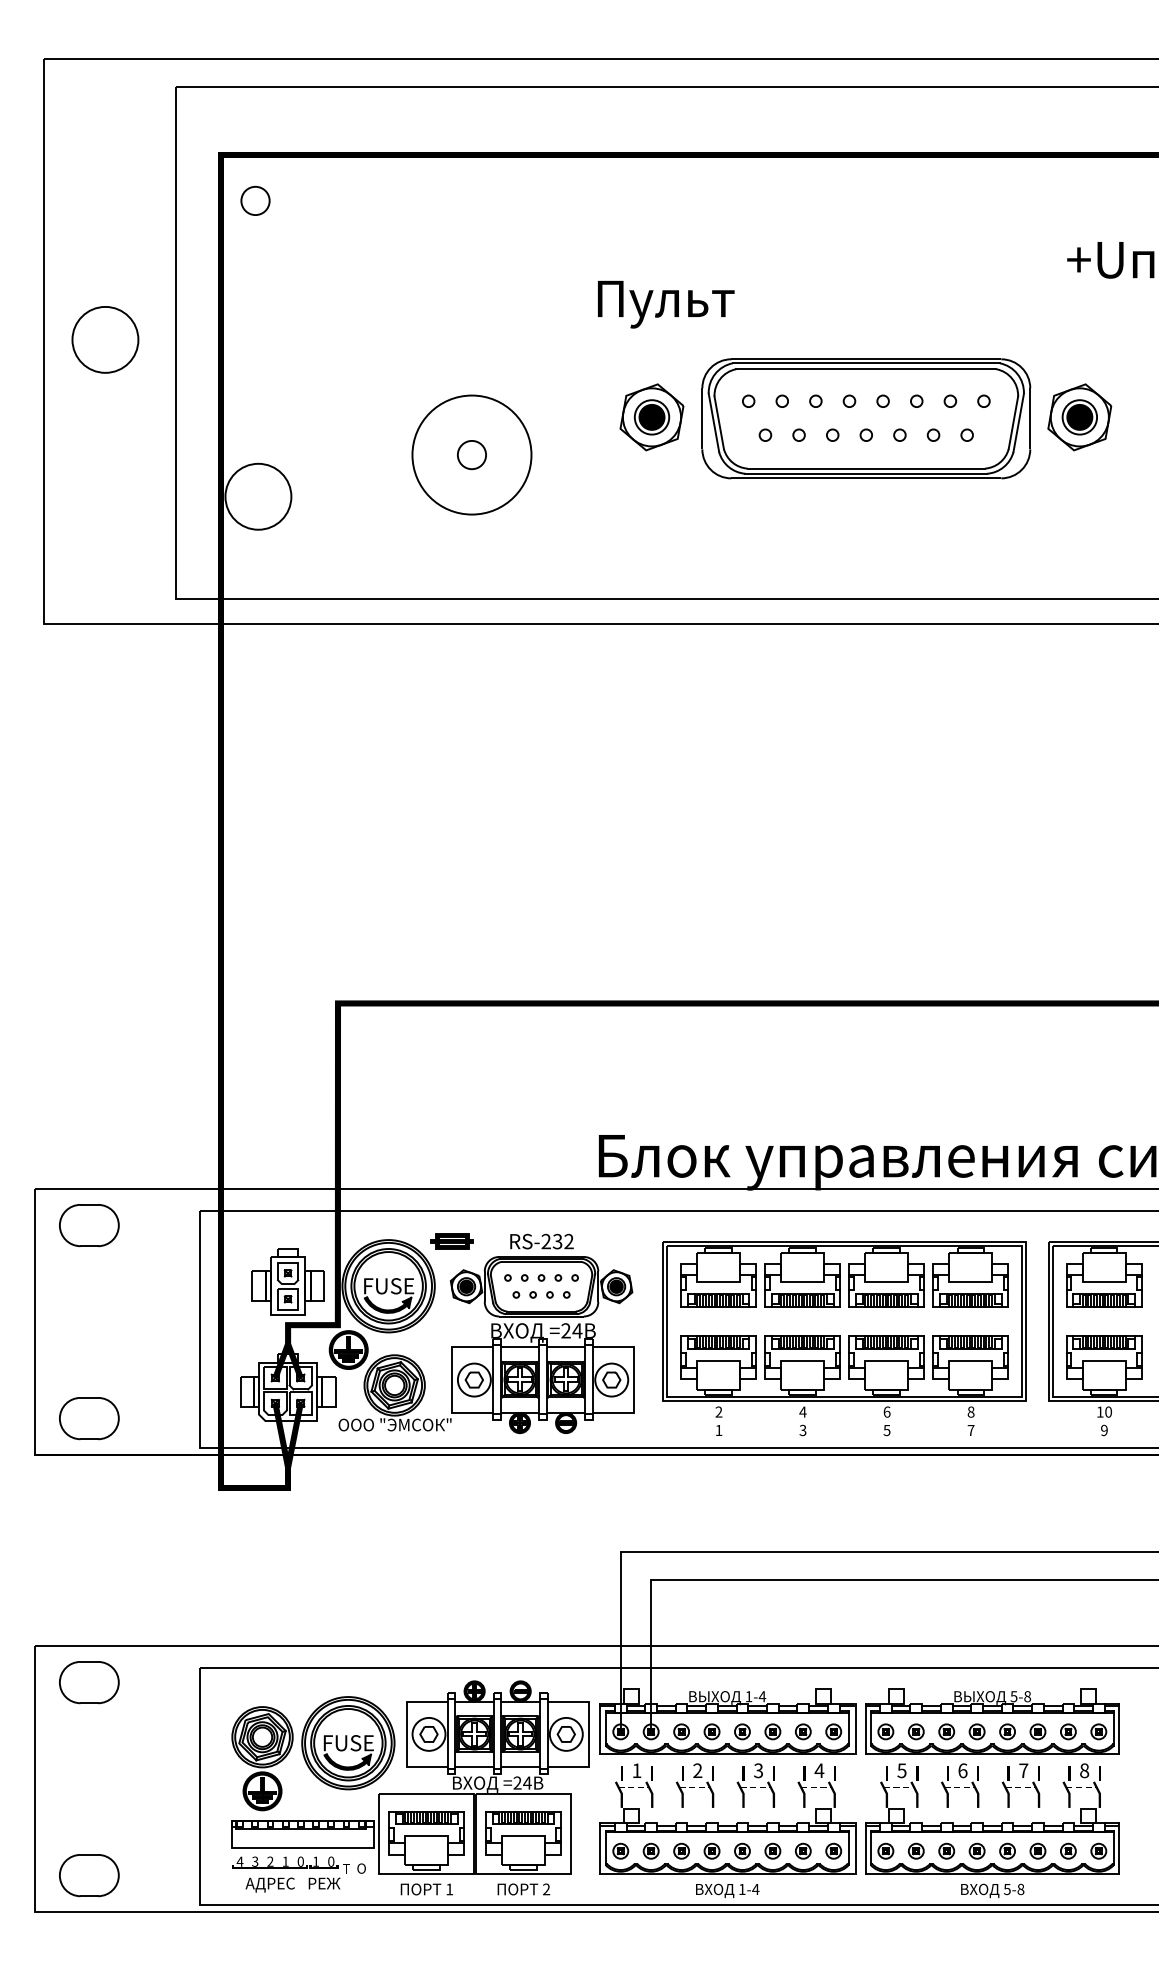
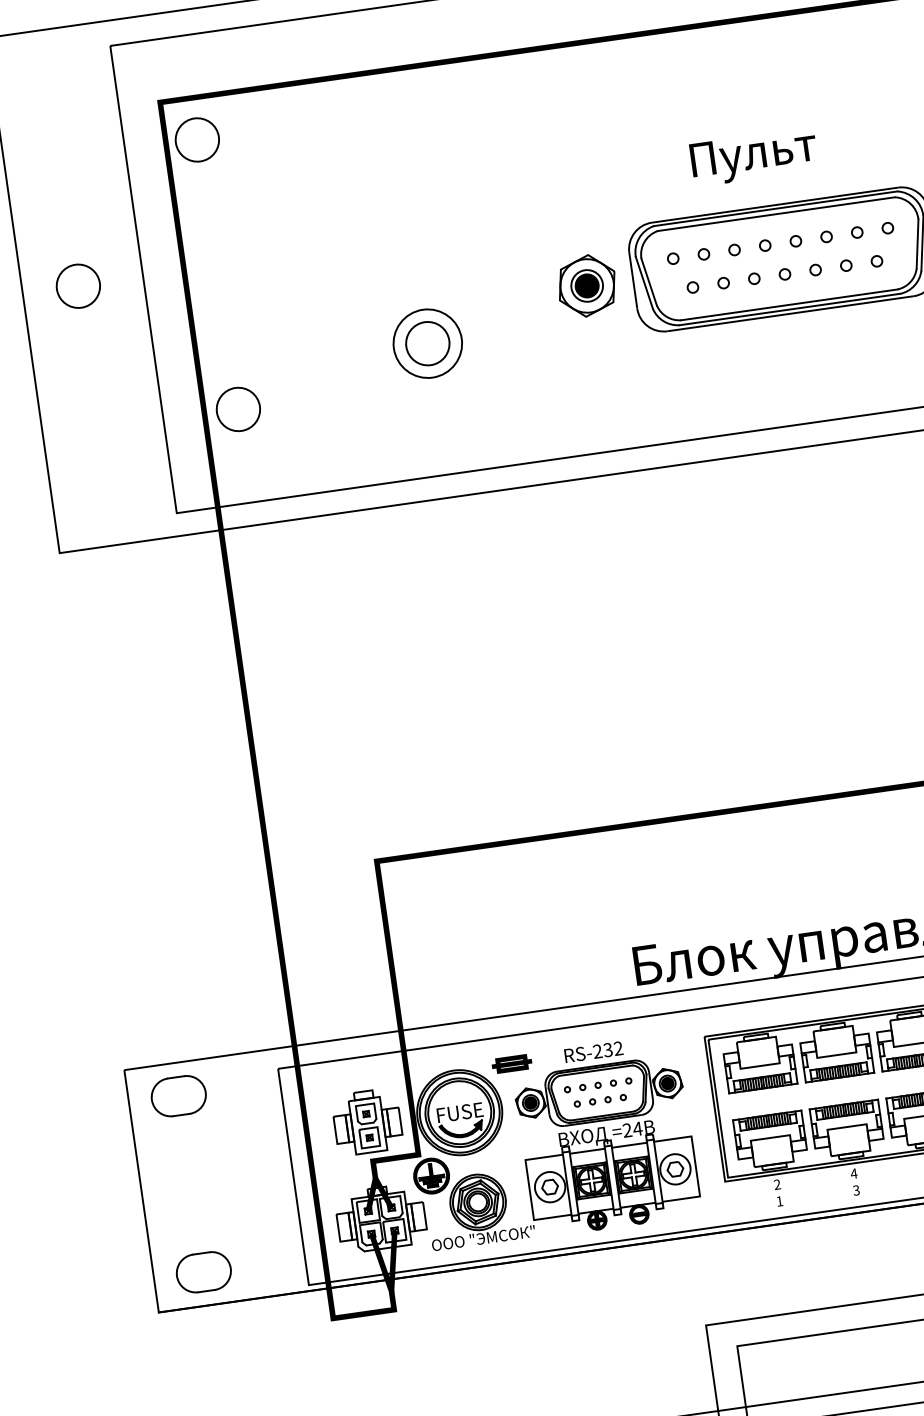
circle: (255, 200) -> (197, 139), size x1.67
text: (666, 304) -> (754, 157), moved
circle: (104, 339) -> (77, 285), size x0.71
circle: (471, 454) -> (427, 343), size x0.62
circle: (471, 454) -> (427, 343), size x1.67
circle: (257, 496) -> (237, 409), size x0.71

